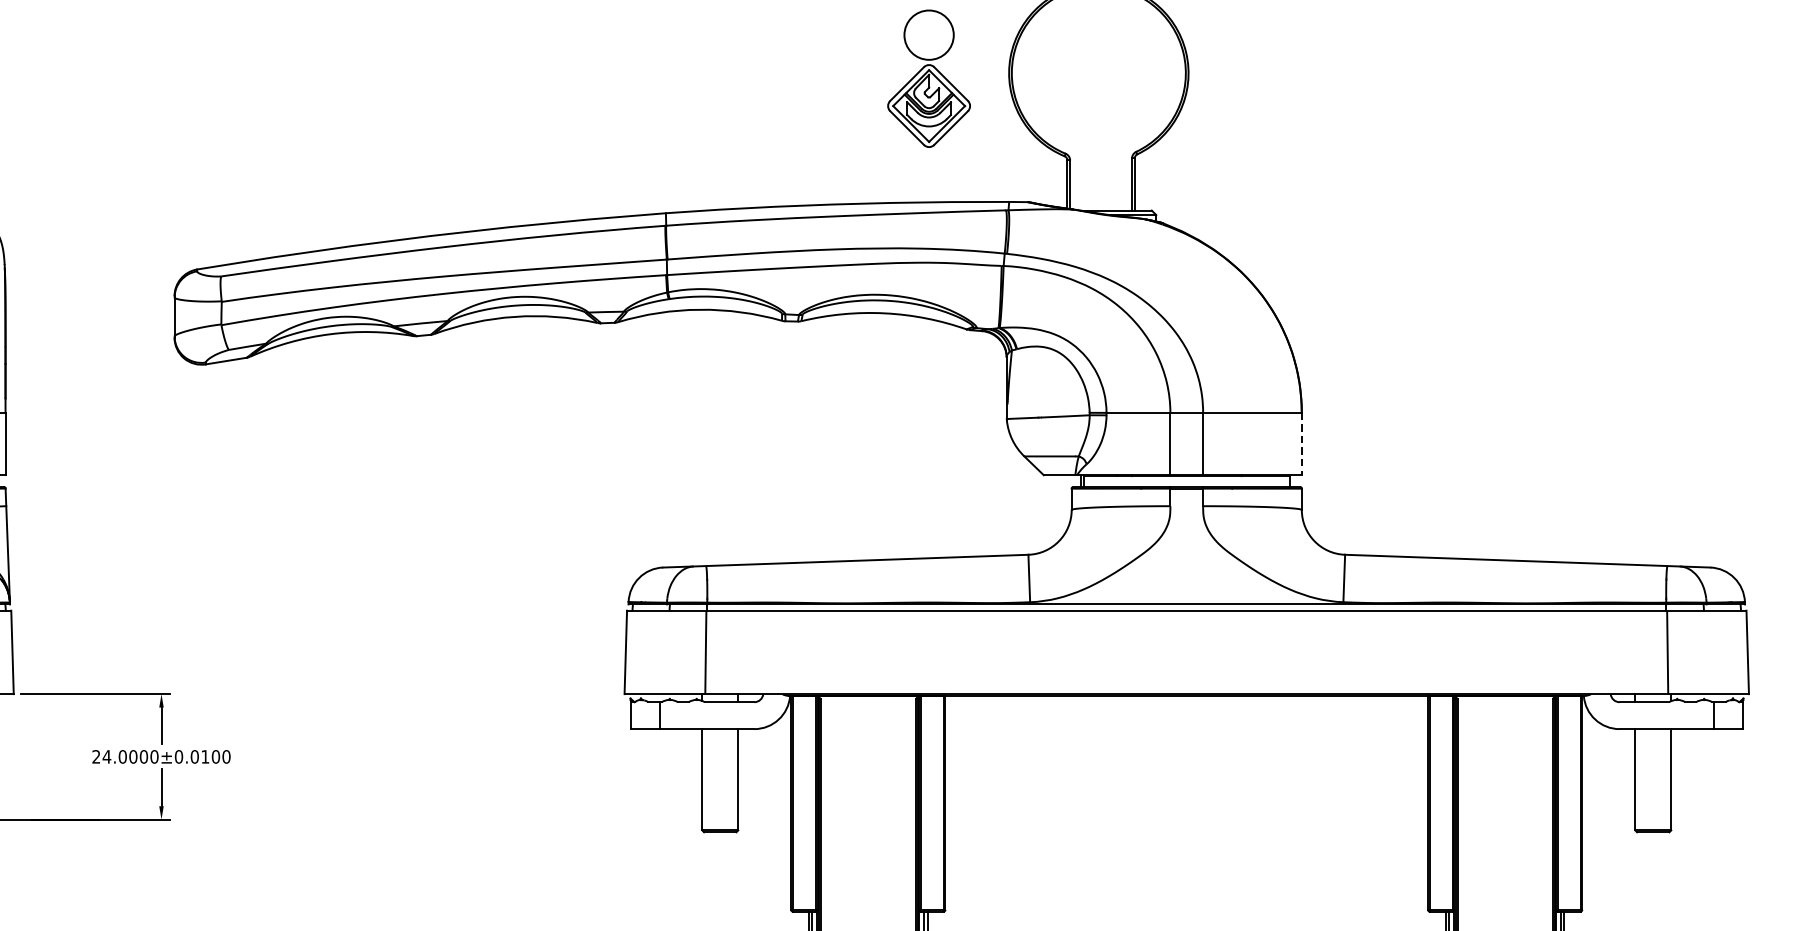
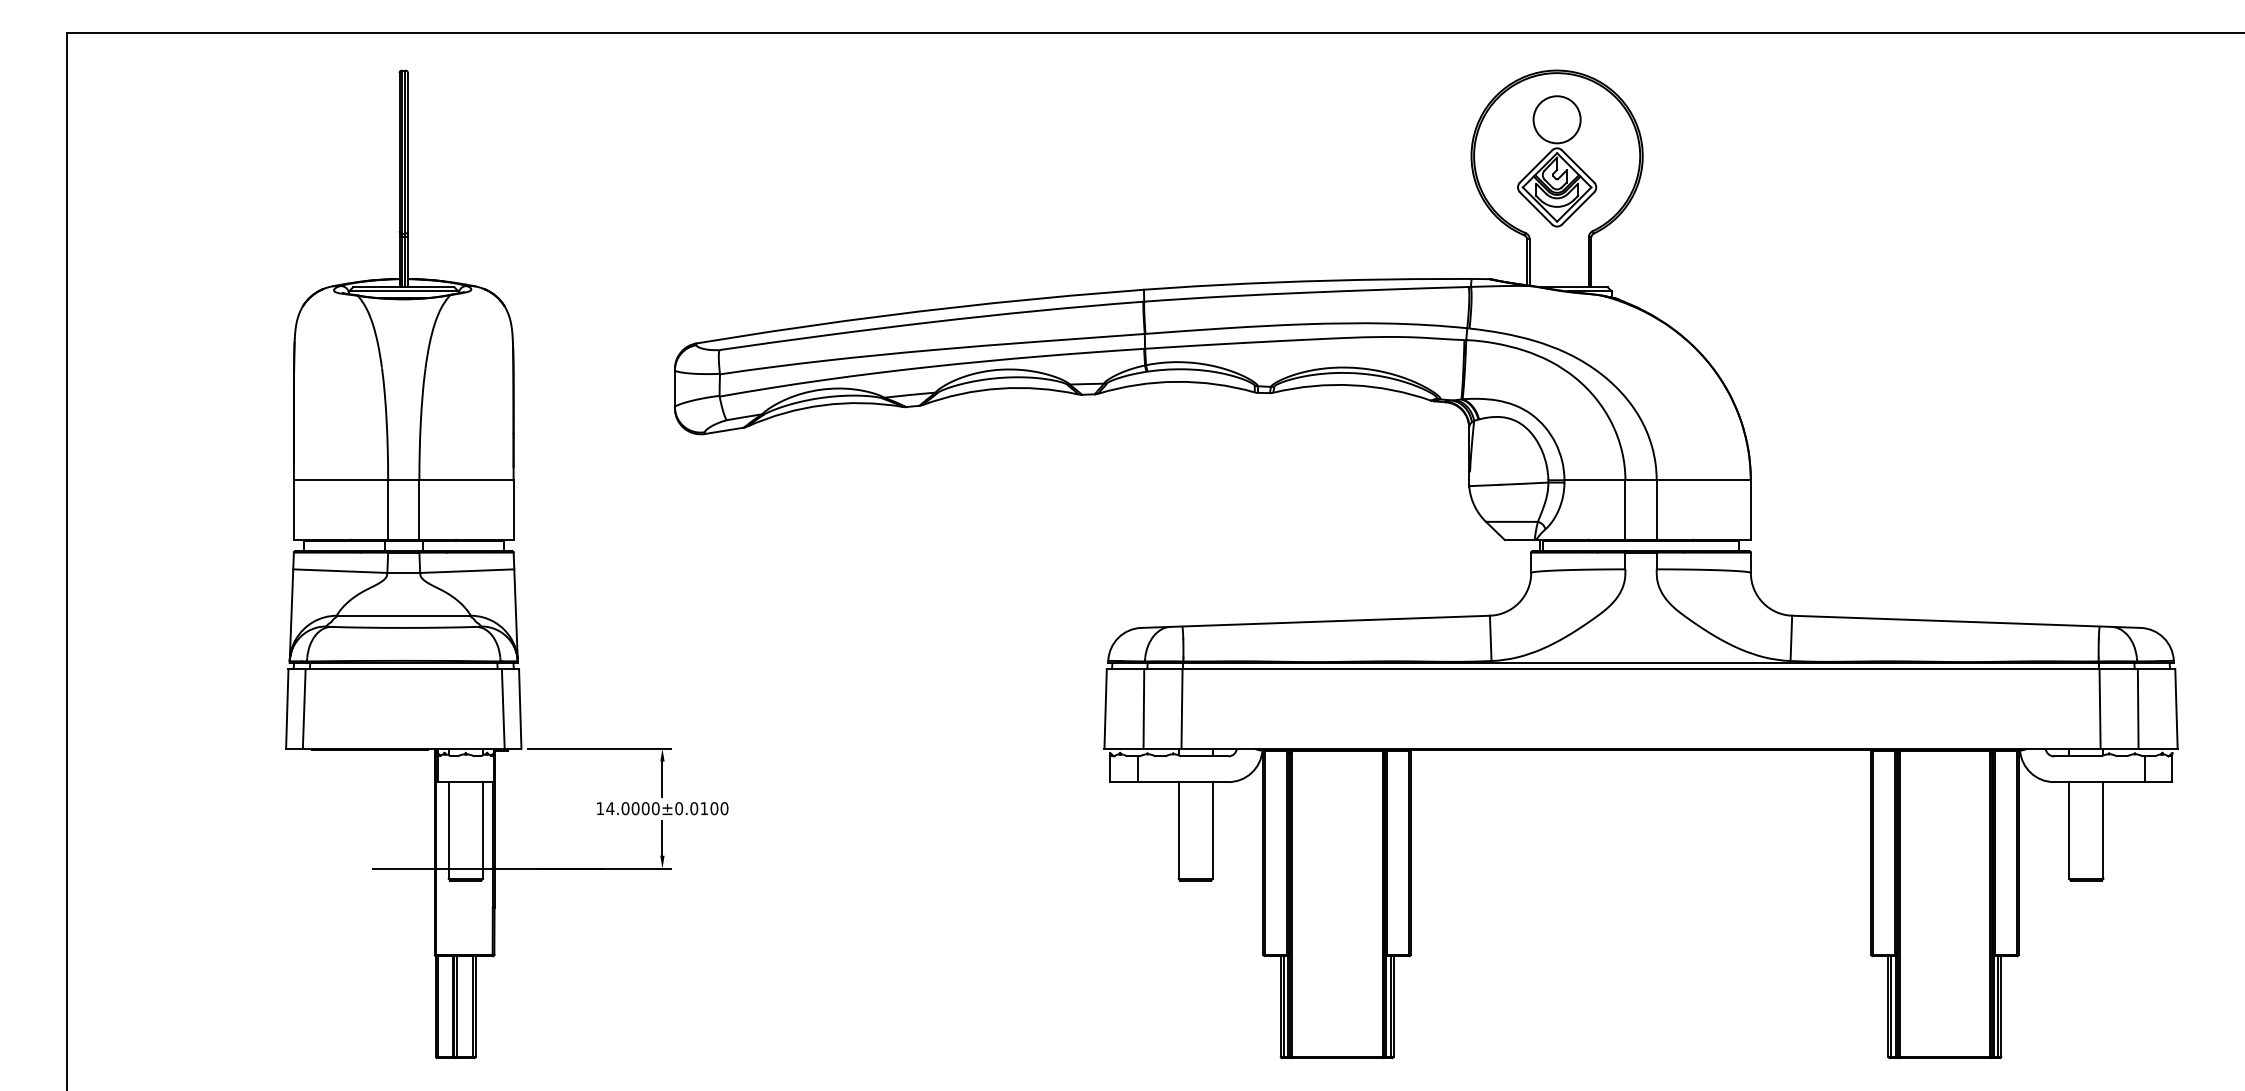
part: (929, 78) -> (1557, 161), moved
line: (1301, 444) -> (1750, 510), dashed -> solid
line: (665, 651) -> (1143, 708), added
line: (1706, 651) -> (2137, 708), added
text: (95, 756) -> (599, 808), 24.0000±0.0100 -> 14.0000±0.0100

